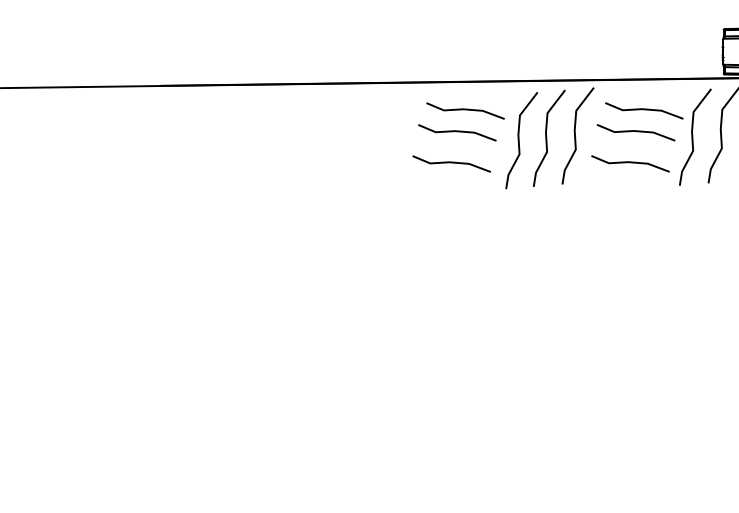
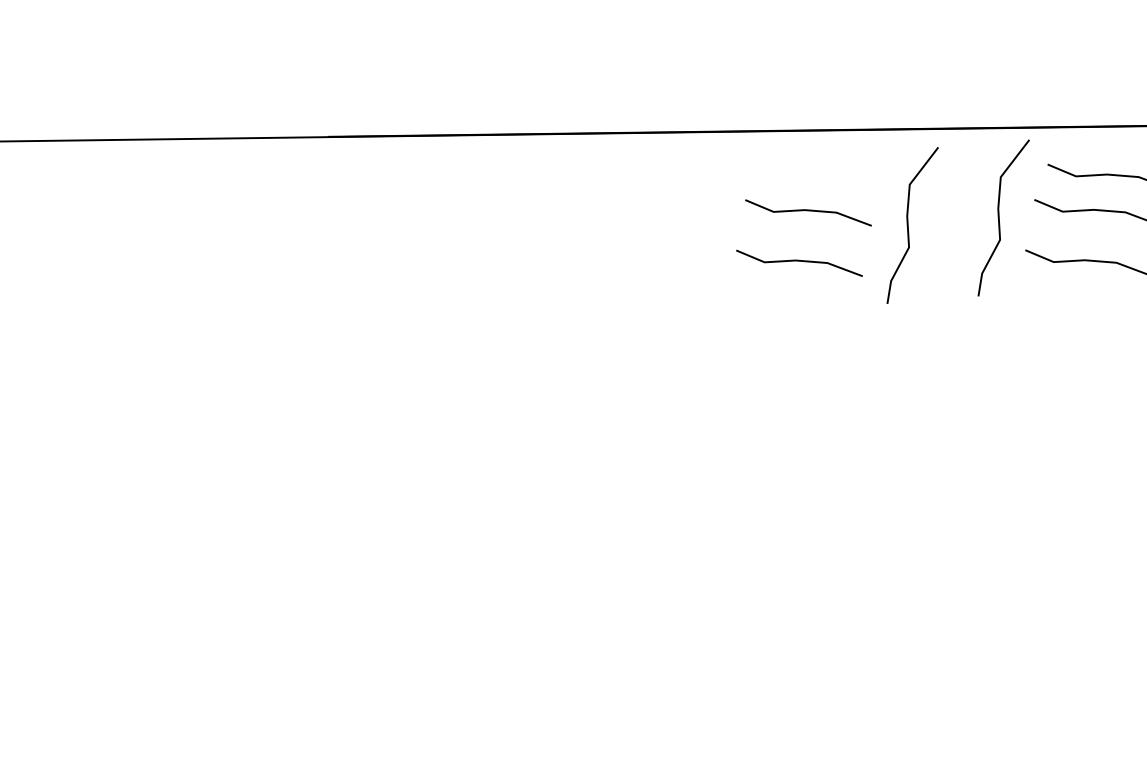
line: (465, 110) -> (821, 176), removed
curve: (547, 137) -> (954, 220), removed

